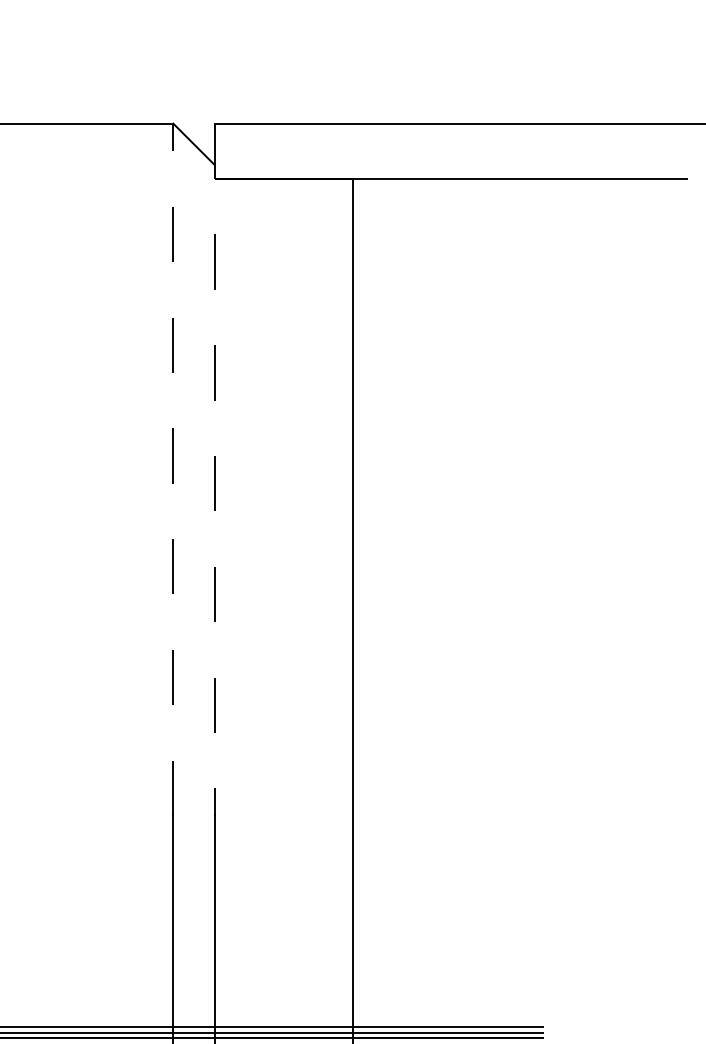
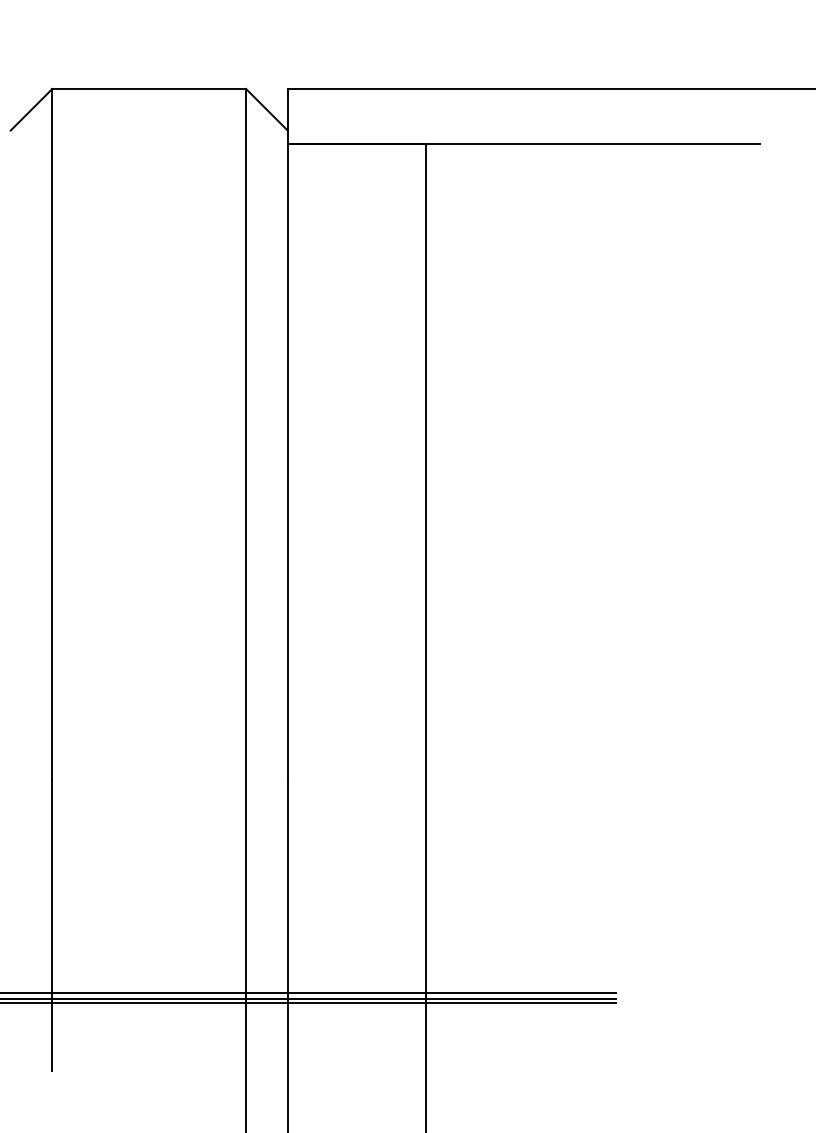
line: (173, 469) -> (246, 434), dashed -> solid
line: (214, 470) -> (287, 435), dashed -> solid

